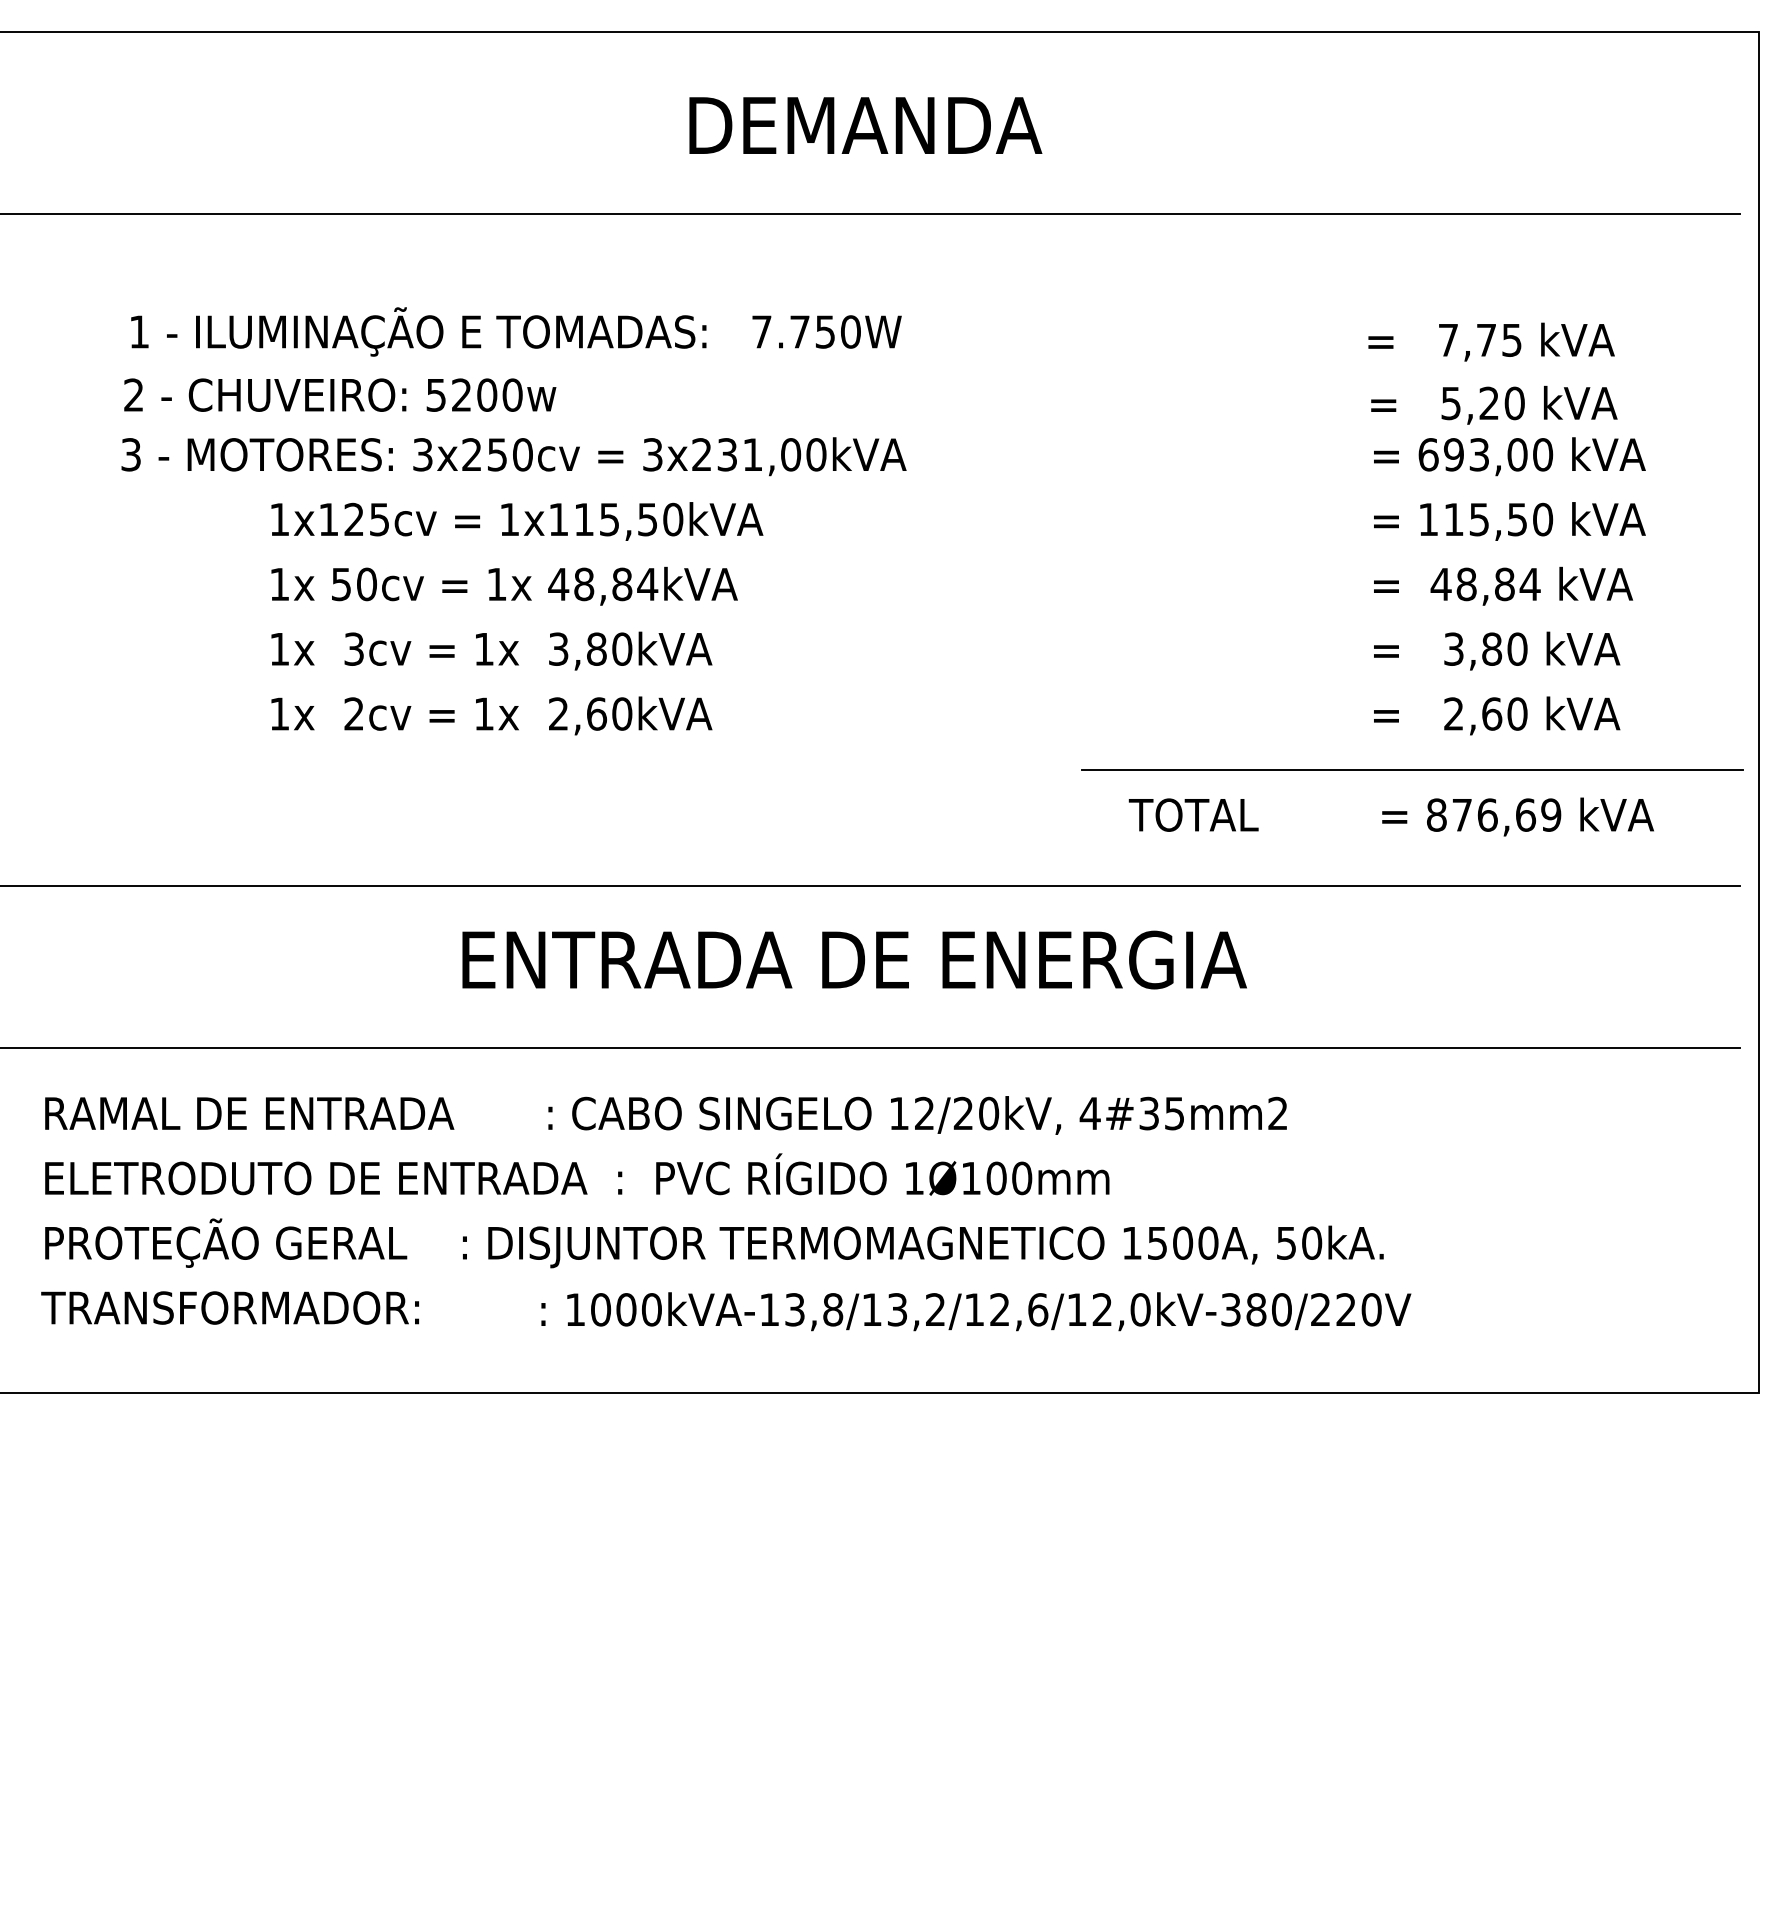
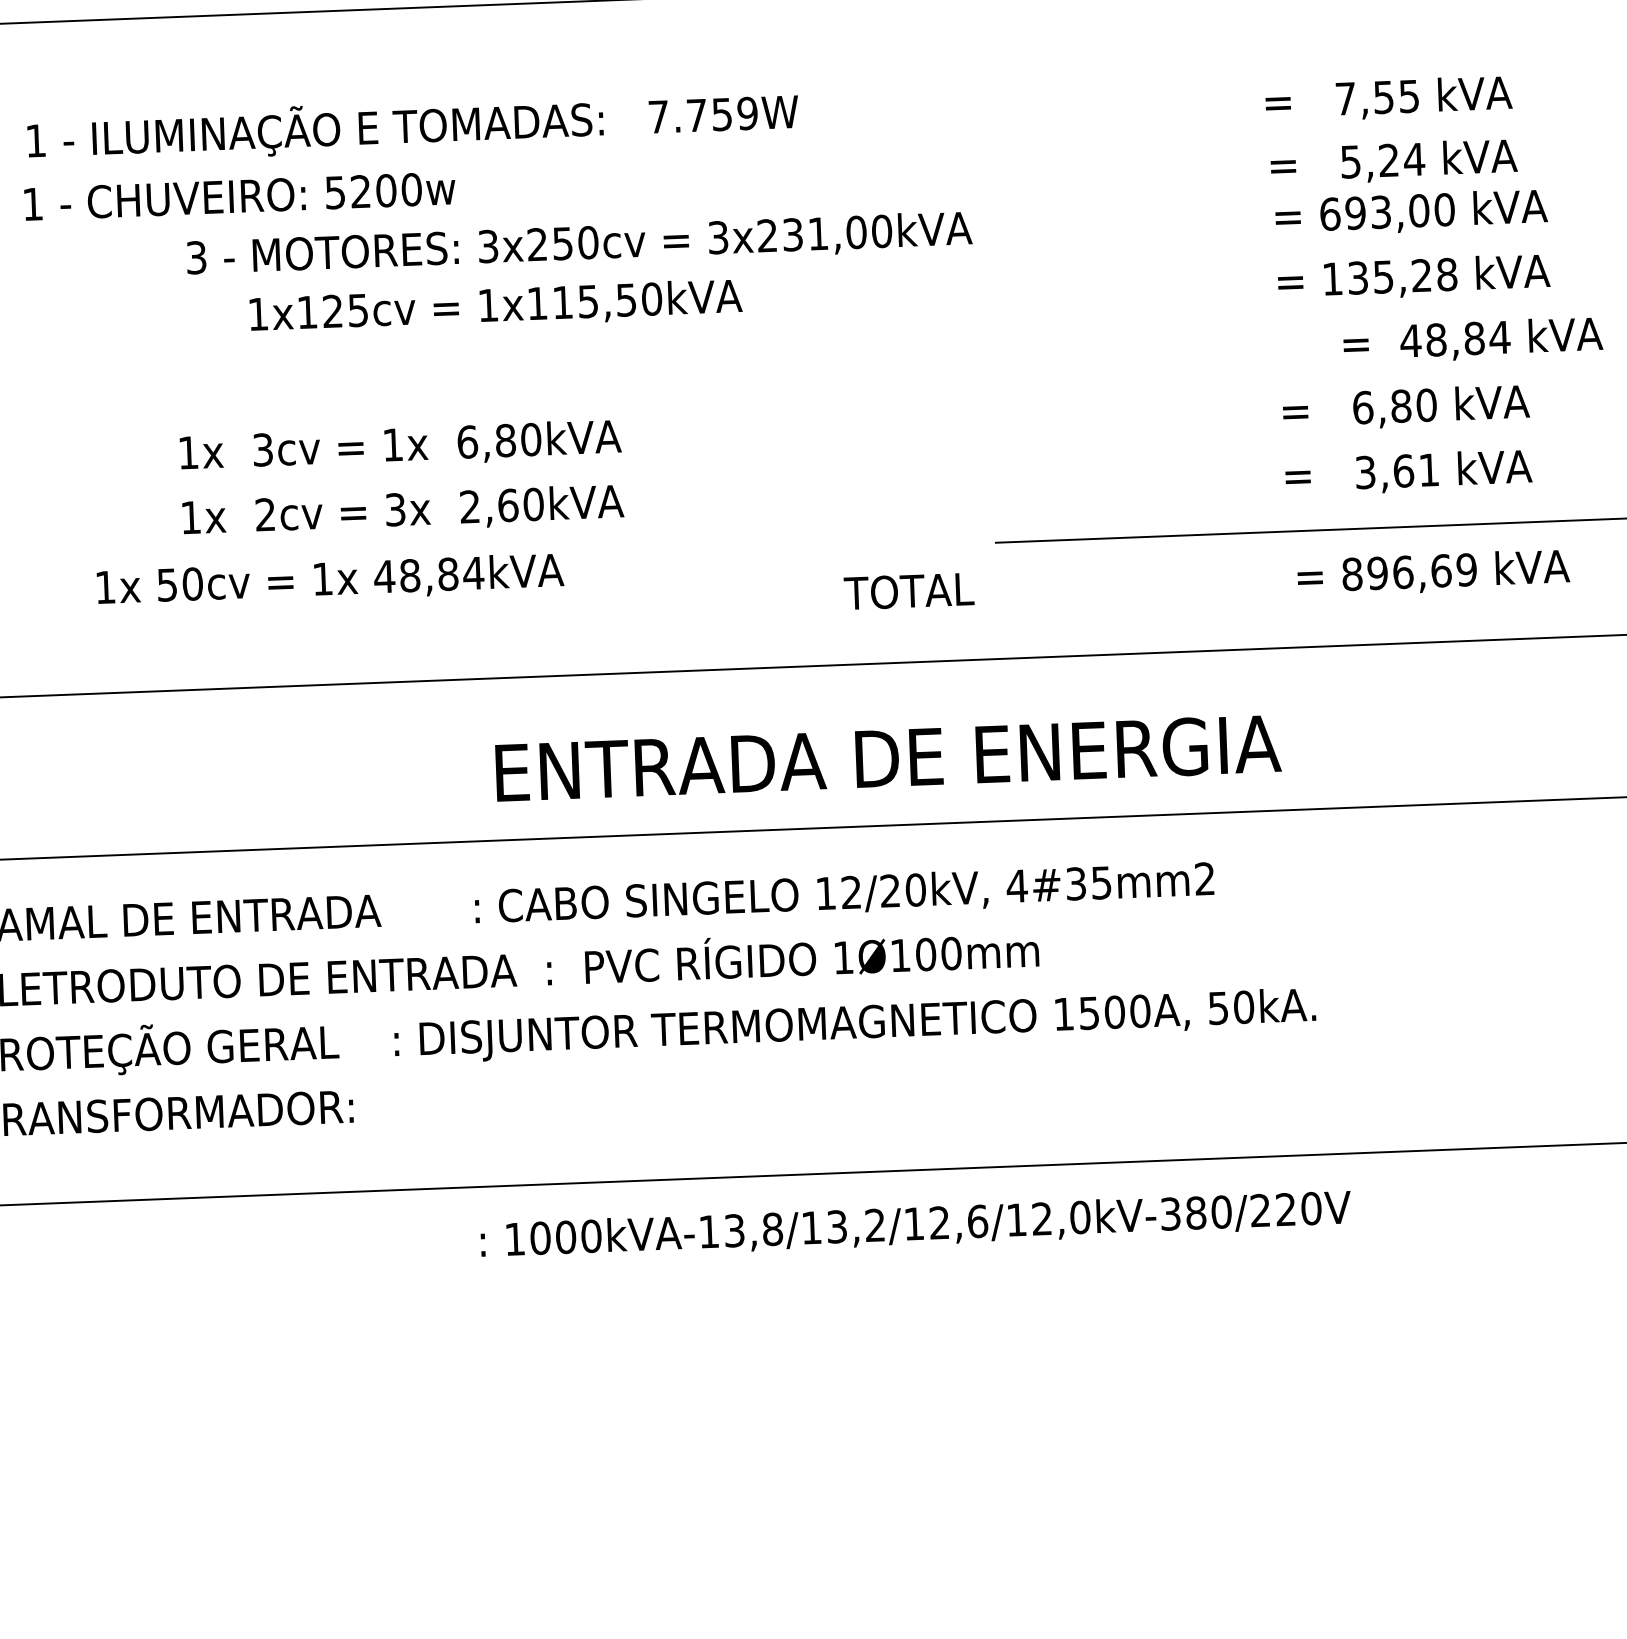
text: (850, 331) -> (747, 113), 7.750W -> 7.759W
text: (1486, 340) -> (1383, 97), 7,75 -> 7,55
text: (133, 394) -> (32, 203), 2 -> 1
text: (1514, 403) -> (1414, 159), 5,20 -> 5,24
text: (513, 456) -> (579, 244), moved
text: (1498, 519) -> (1402, 276), 115,50 -> 135,28
text: (517, 521) -> (496, 307), moved
text: (504, 585) -> (330, 579), moved
text: (1503, 585) -> (1473, 339), moved
text: (558, 648) -> (467, 441), 3,80kVA -> 6,80kVA
text: (1454, 648) -> (1363, 406), 3,80 -> 6,80
text: (483, 713) -> (394, 509), 1x -> 3x
text: (1485, 713) -> (1397, 470), 2,60 -> 3,61
text: (1193, 814) -> (908, 590), moved
text: (1462, 814) -> (1377, 572), 876,69 -> 896,69
text: (854, 959) -> (888, 757), moved
text: (976, 1311) -> (916, 1225), moved

